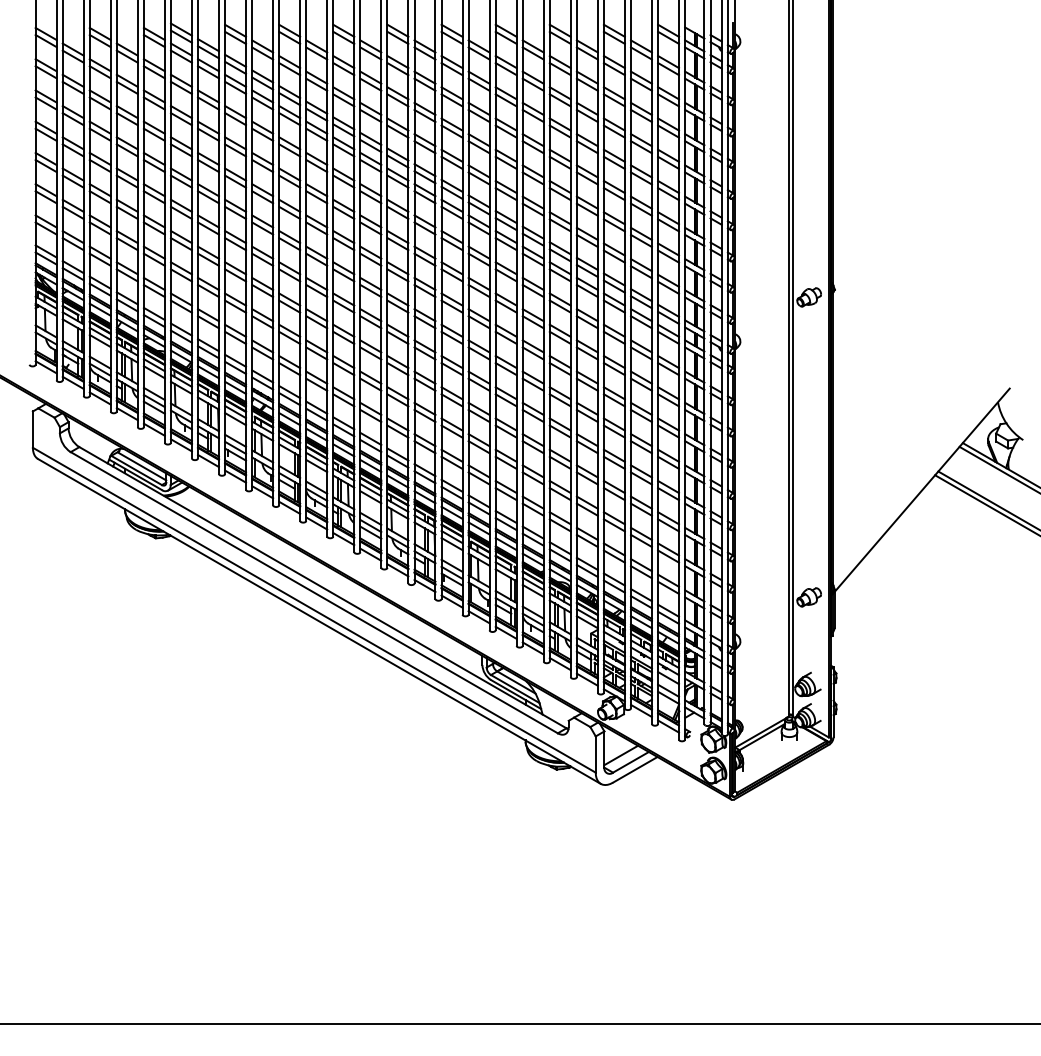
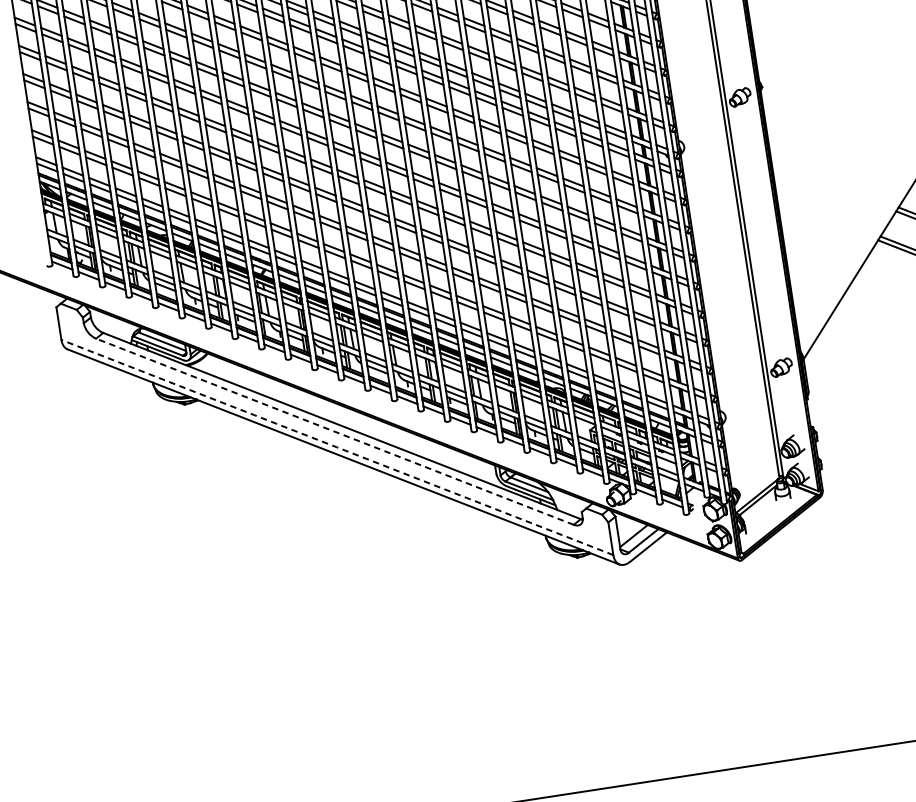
line: (313, 592) -> (334, 431), solid -> dashed
line: (314, 610) -> (337, 447), solid -> dashed

